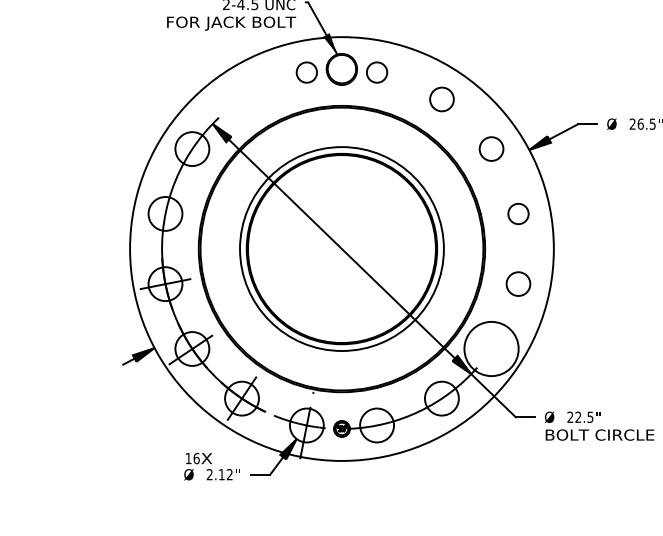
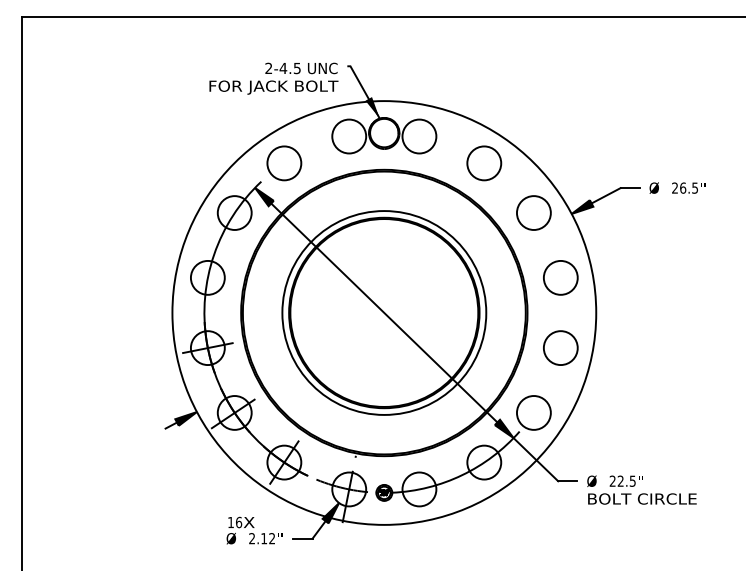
circle: (307, 72) -> (349, 136), size x1.67
circle: (377, 72) -> (419, 136), size x1.67
circle: (242, 99) -> (284, 163), added
circle: (442, 99) -> (484, 163), size x1.43
circle: (491, 148) -> (533, 212), size x1.43
circle: (518, 213) -> (560, 277), size x1.67
circle: (518, 283) -> (560, 347), size x1.43
circle: (491, 348) -> (533, 412), size x0.62

